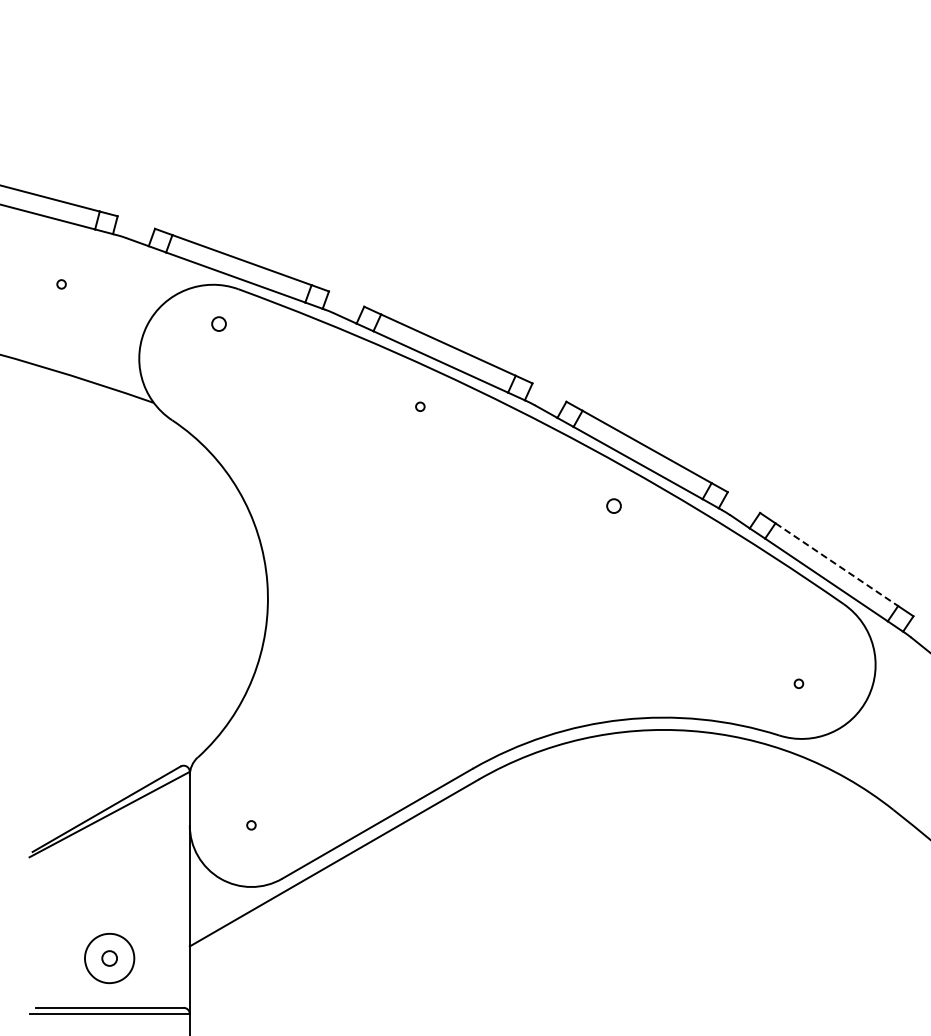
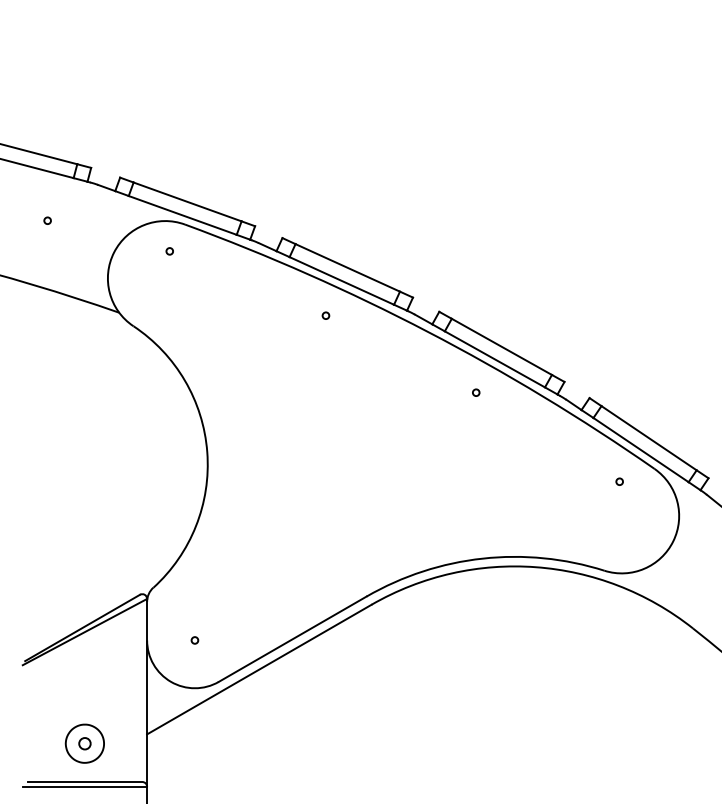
circle: (218, 323) -> (169, 251), size x0.62
circle: (613, 505) -> (475, 392), size x0.62
line: (836, 564) -> (648, 438), dashed -> solid
circle: (798, 683) -> (619, 481), moved

